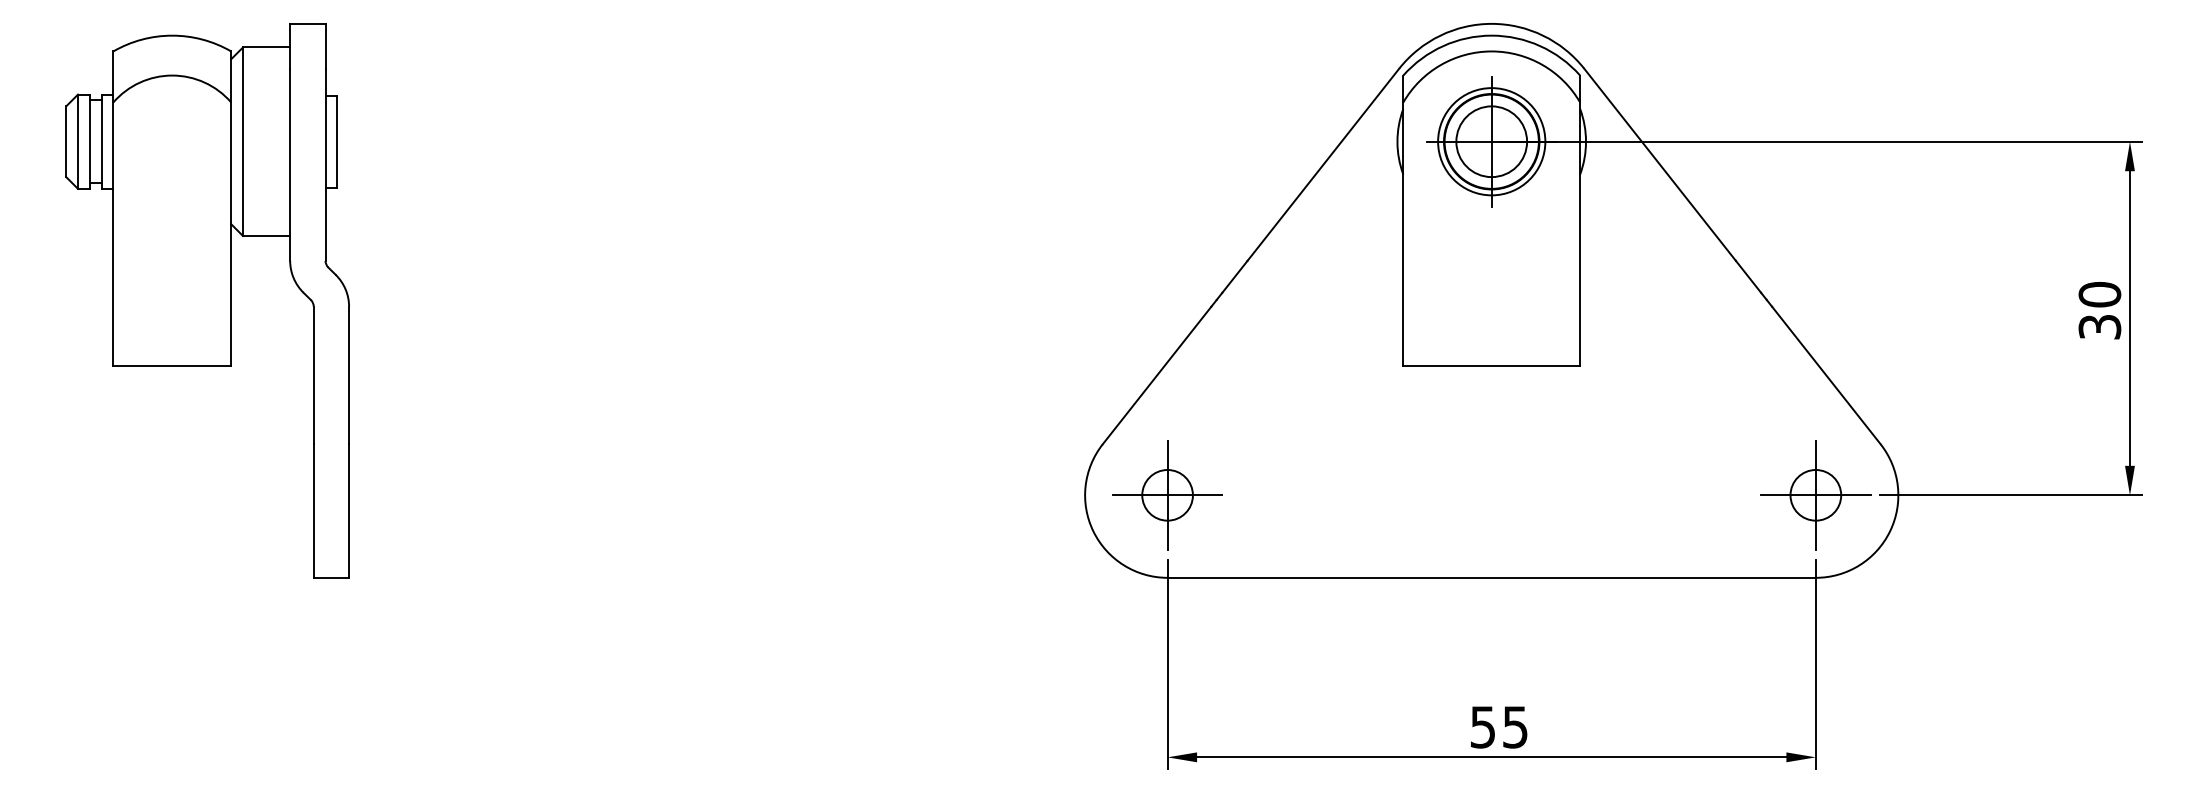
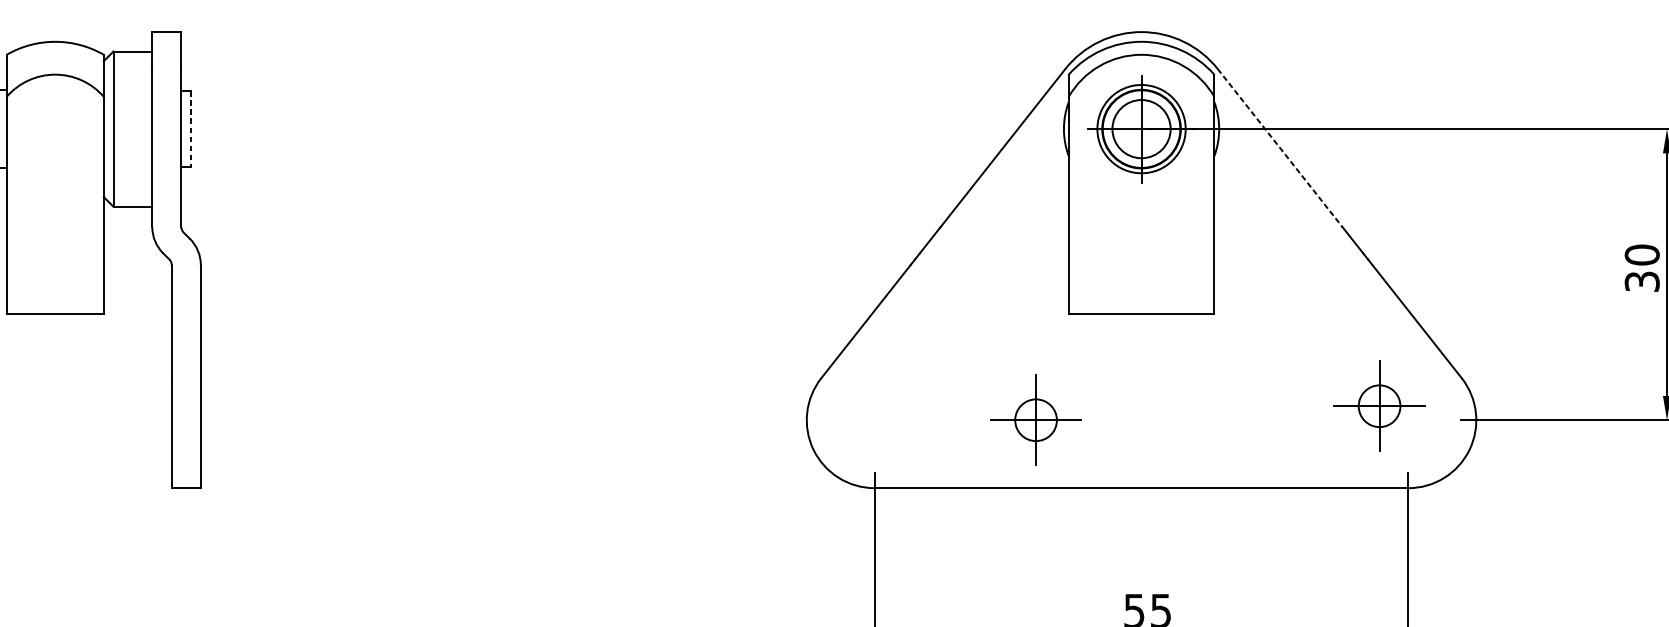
line: (337, 141) -> (191, 128), solid -> dashed
line: (1660, 165) -> (1280, 148), solid -> dashed
part: (1167, 495) -> (1035, 420), moved
part: (1815, 495) -> (1379, 406), moved

